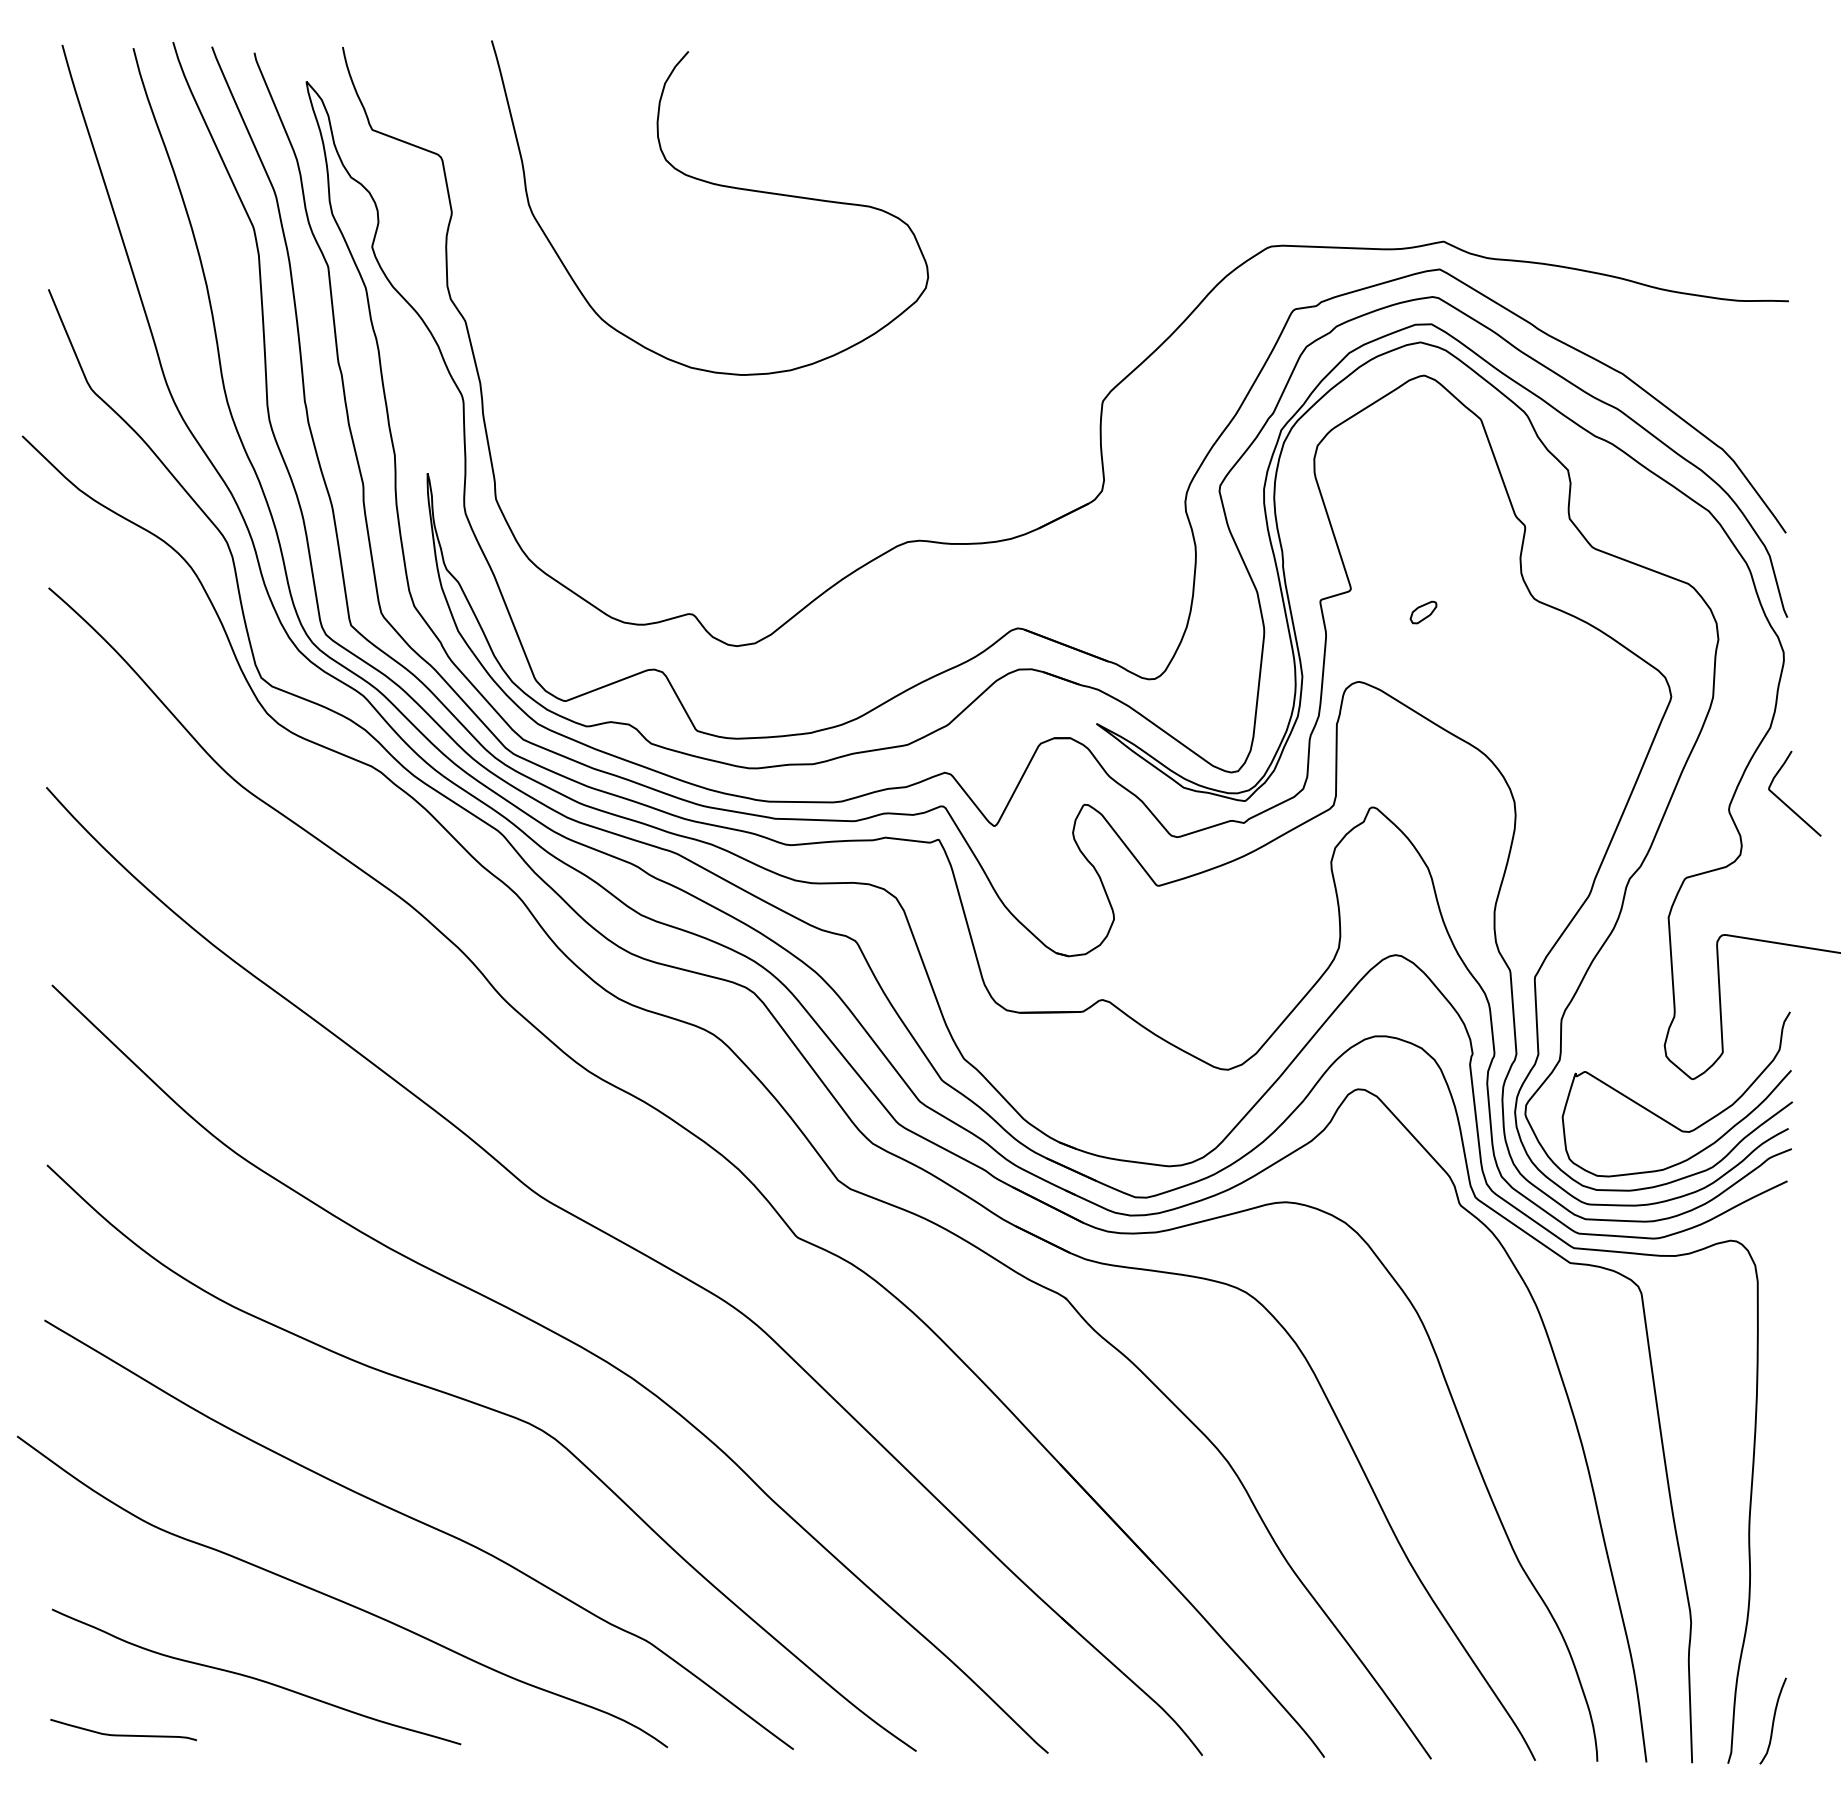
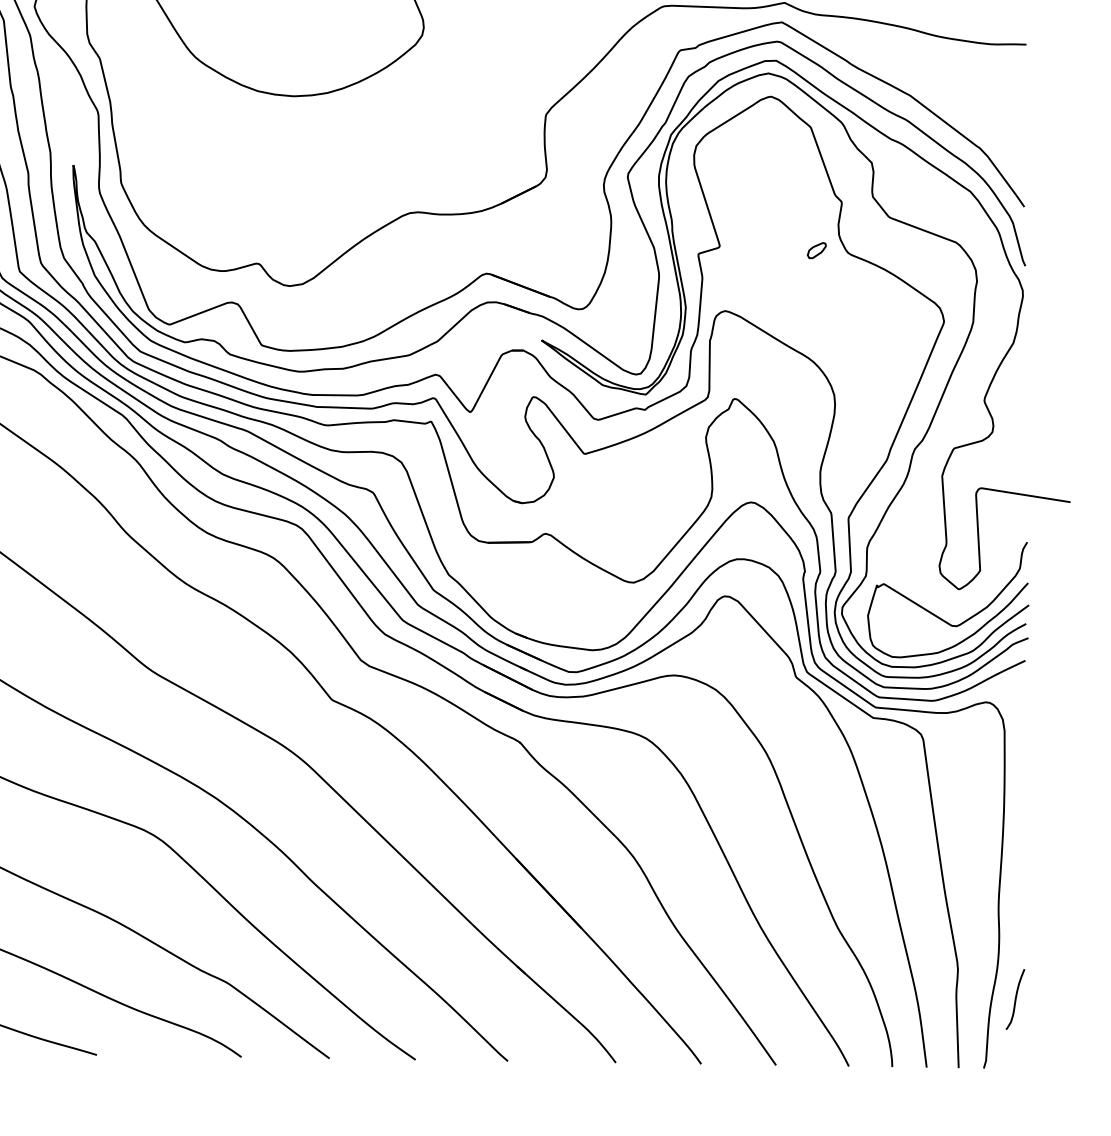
part: (1423, 612) -> (816, 250), moved
curve: (1787, 804) -> (1025, 396), removed
curve: (1772, 1720) -> (1014, 999), moved

